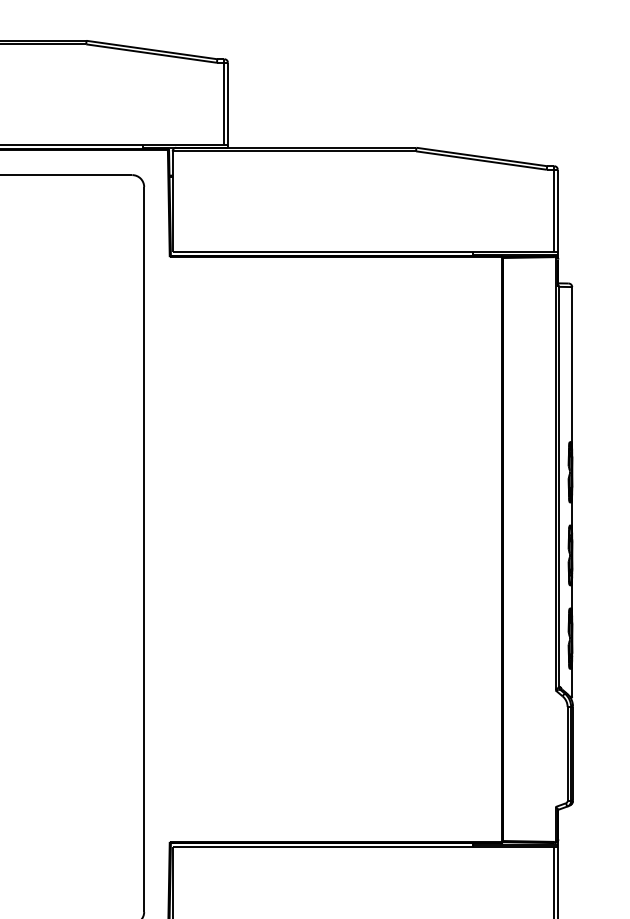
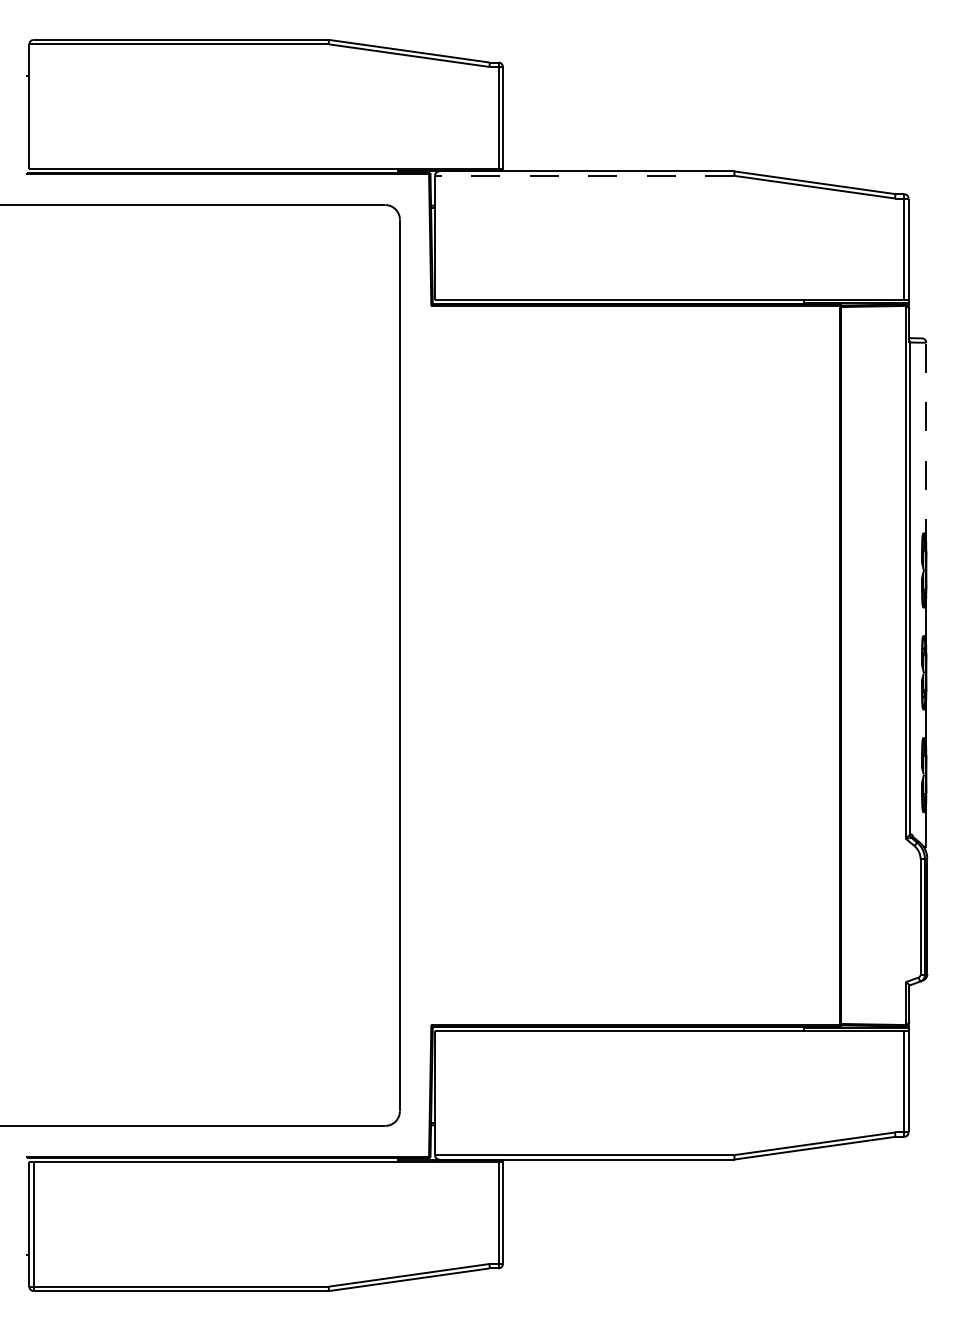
line: (294, 151) -> (584, 175), solid -> dashed
line: (572, 370) -> (926, 445), solid -> dashed

